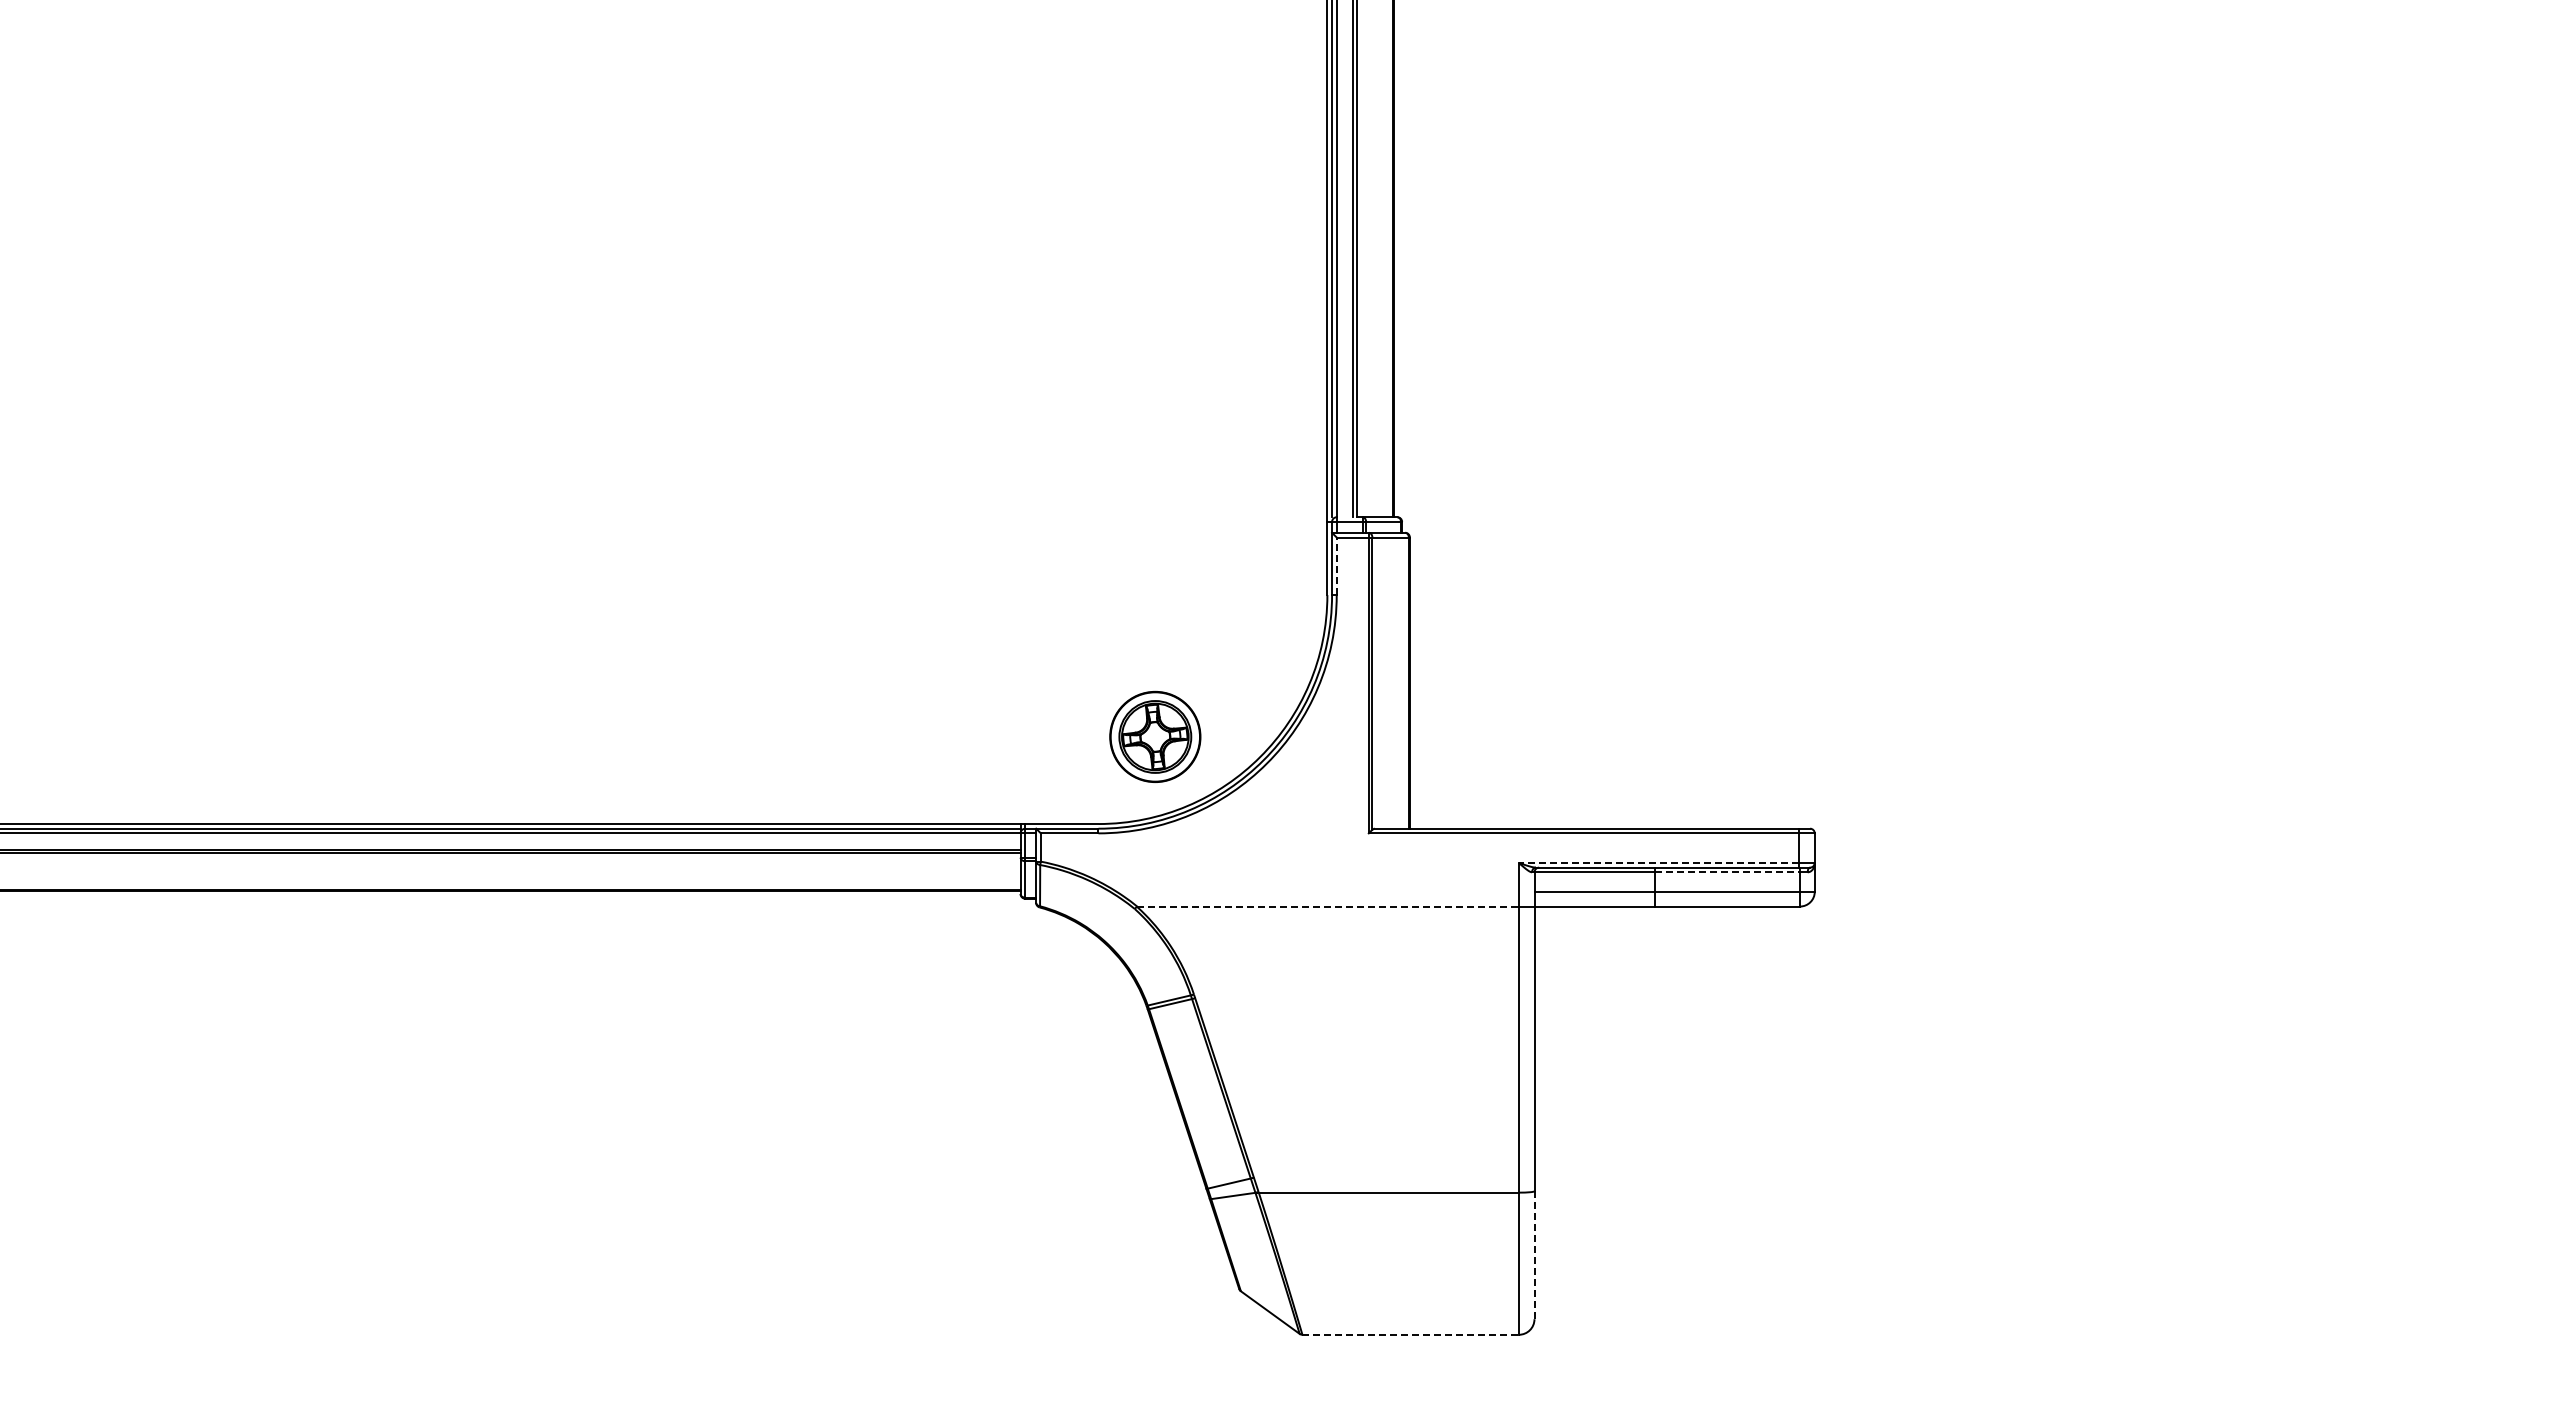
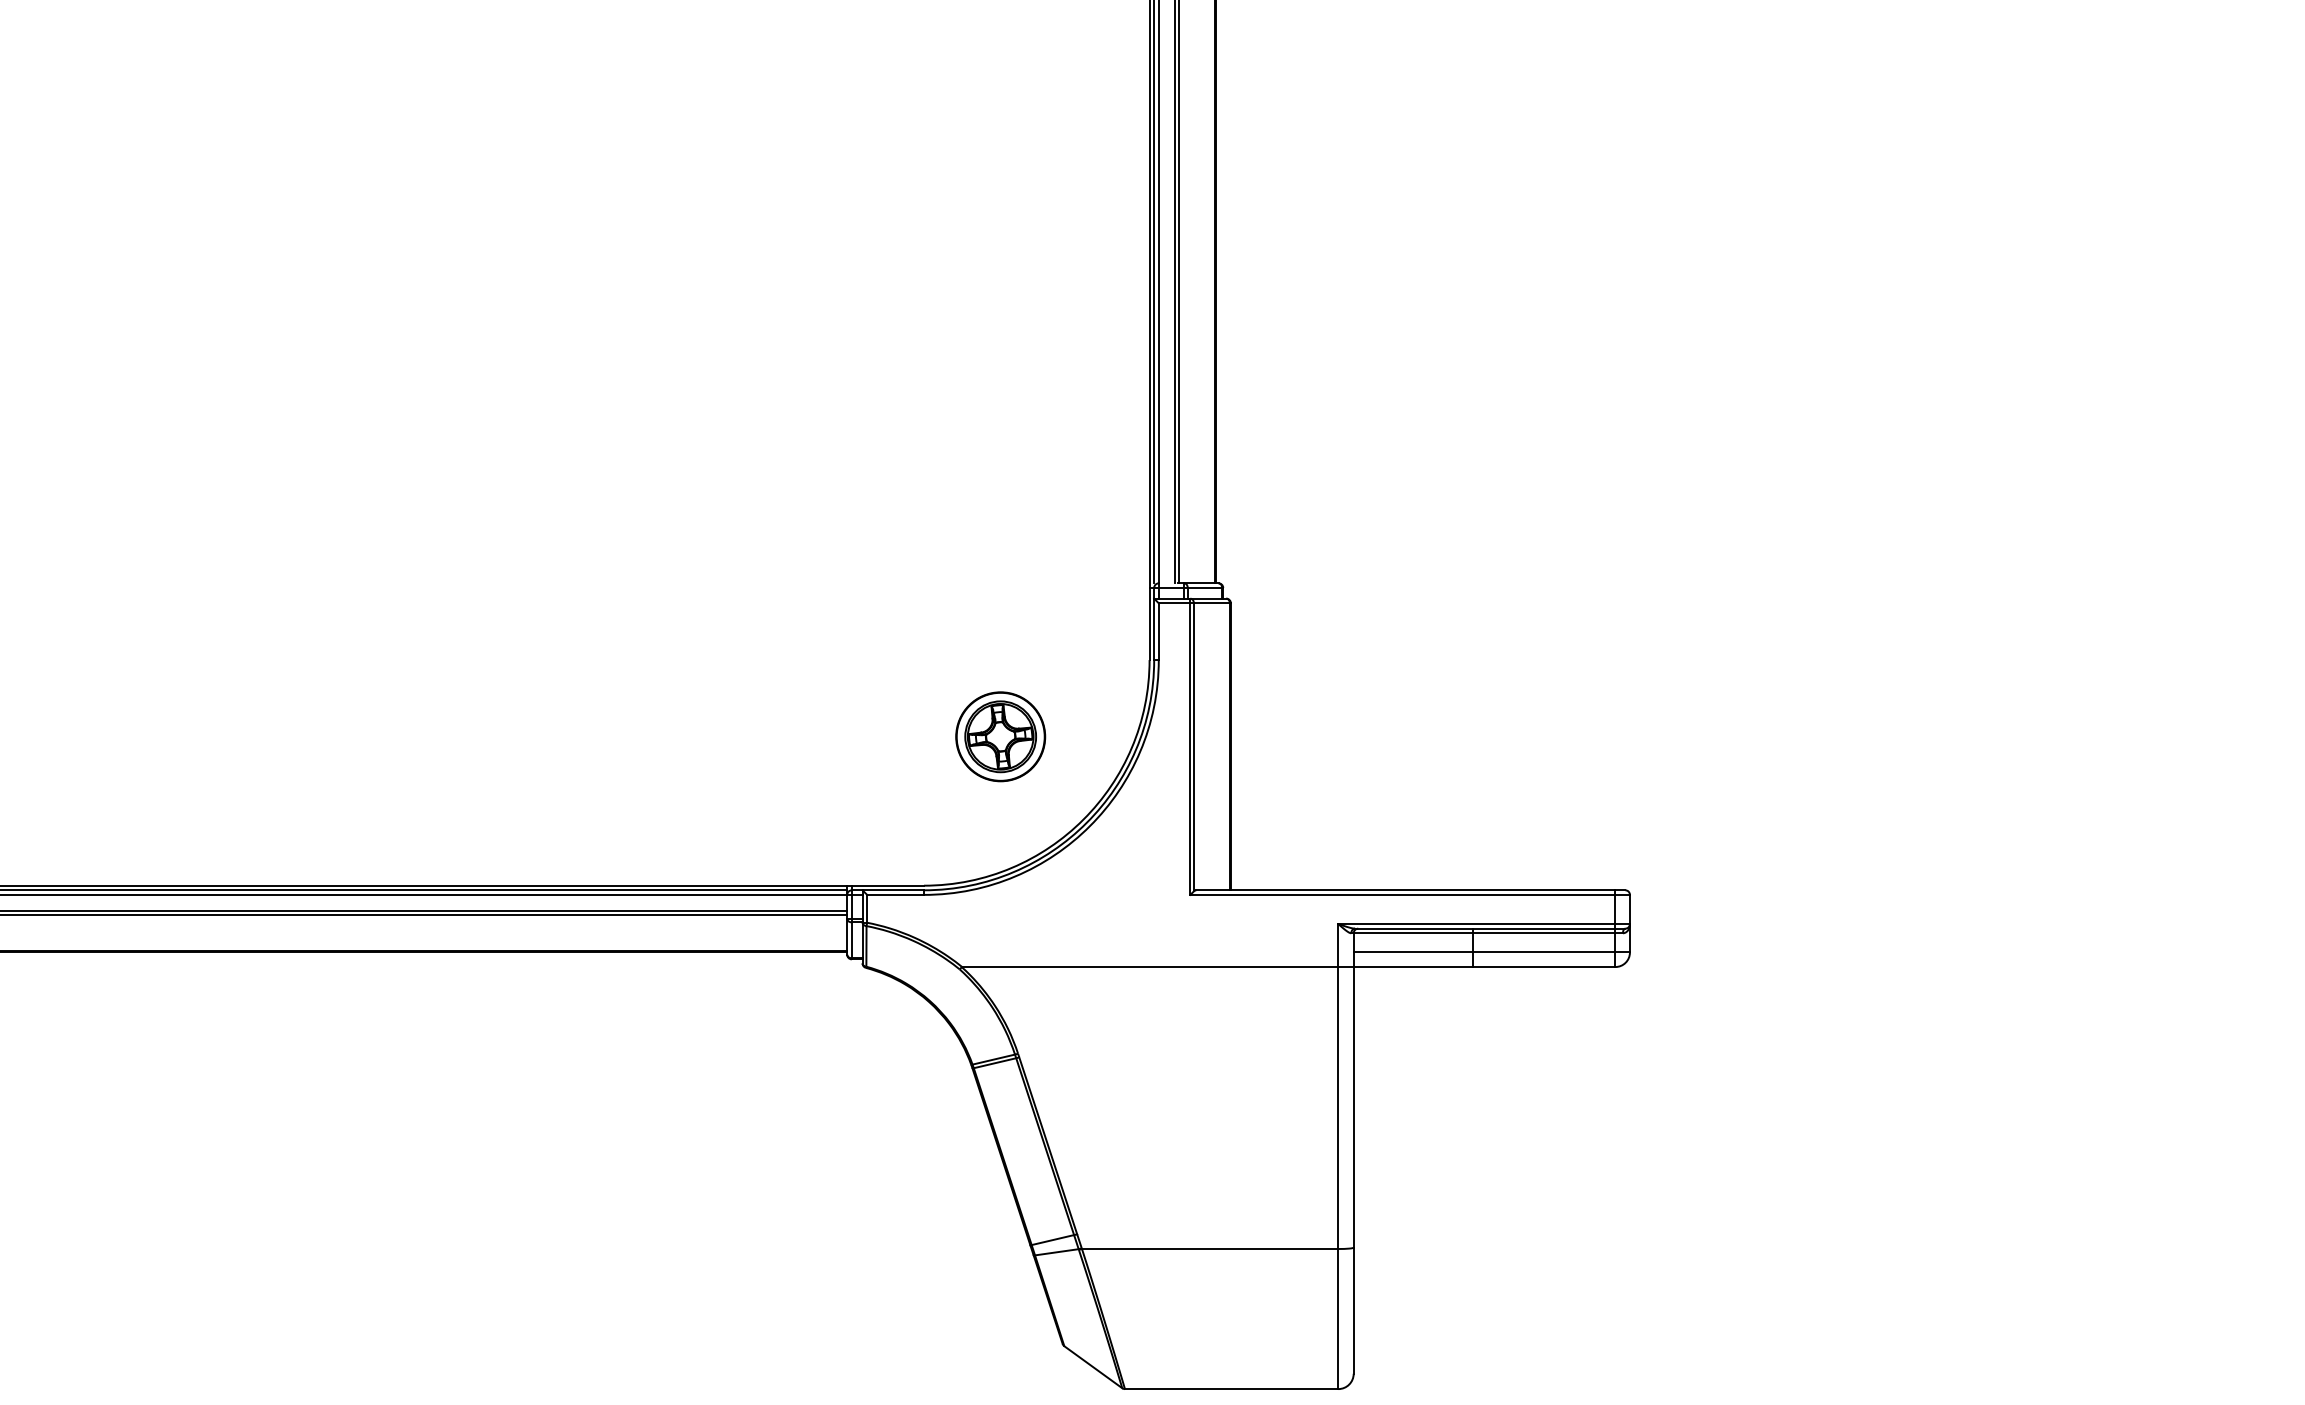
line: (1336, 566) -> (1158, 631), dashed -> solid
part: (1155, 736) -> (1000, 736), moved
line: (1658, 862) -> (1475, 923), dashed -> solid
line: (1728, 872) -> (1544, 933), dashed -> solid
line: (1328, 906) -> (1150, 966), dashed -> solid
line: (1534, 1255) -> (1353, 1310), dashed -> solid
line: (1411, 1334) -> (1232, 1388), dashed -> solid

